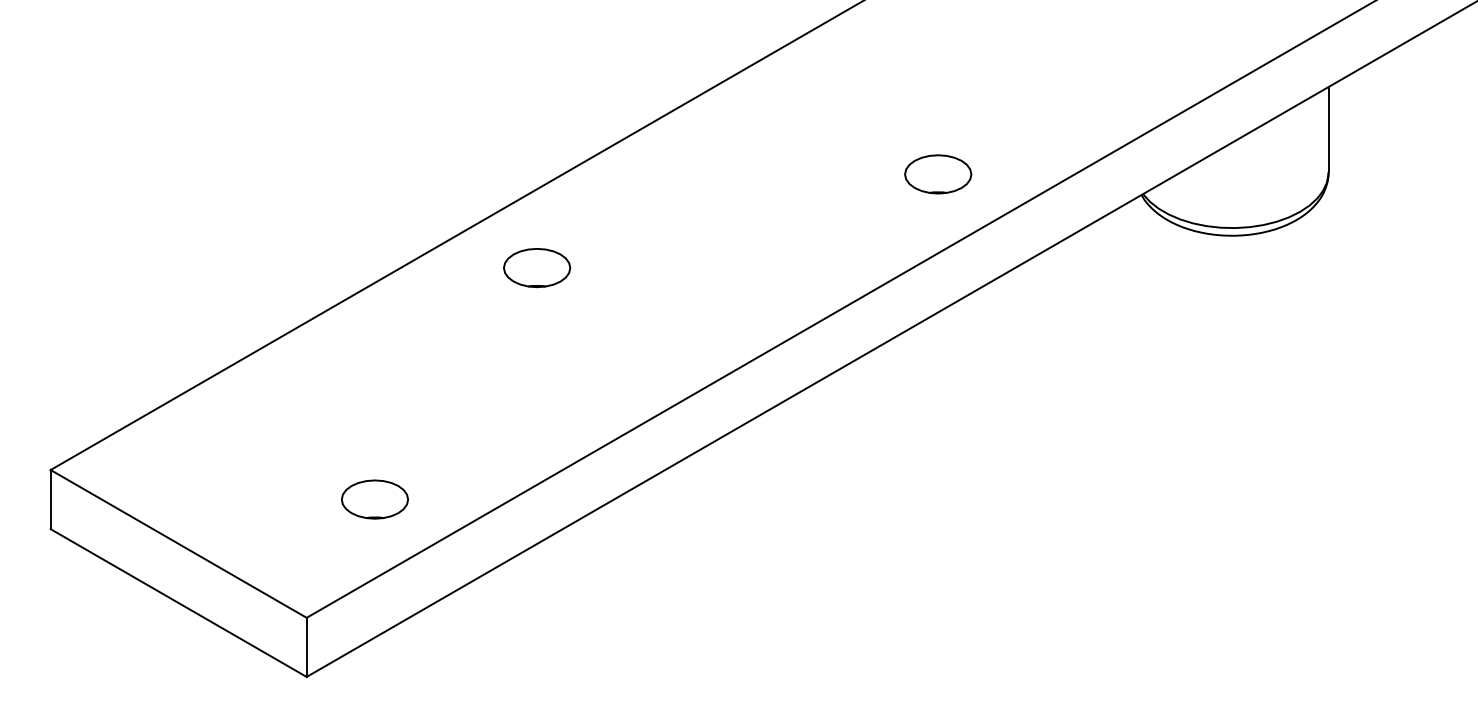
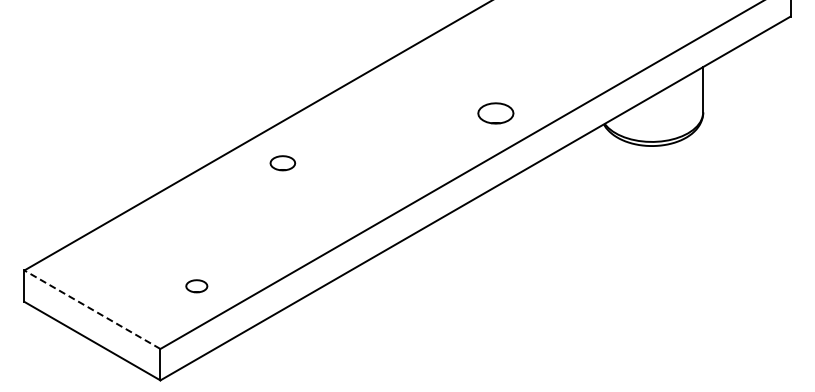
part: (536, 268) -> (282, 163), size x0.7
part: (374, 500) -> (196, 286), size x0.6
line: (178, 543) -> (92, 309), solid -> dashed

